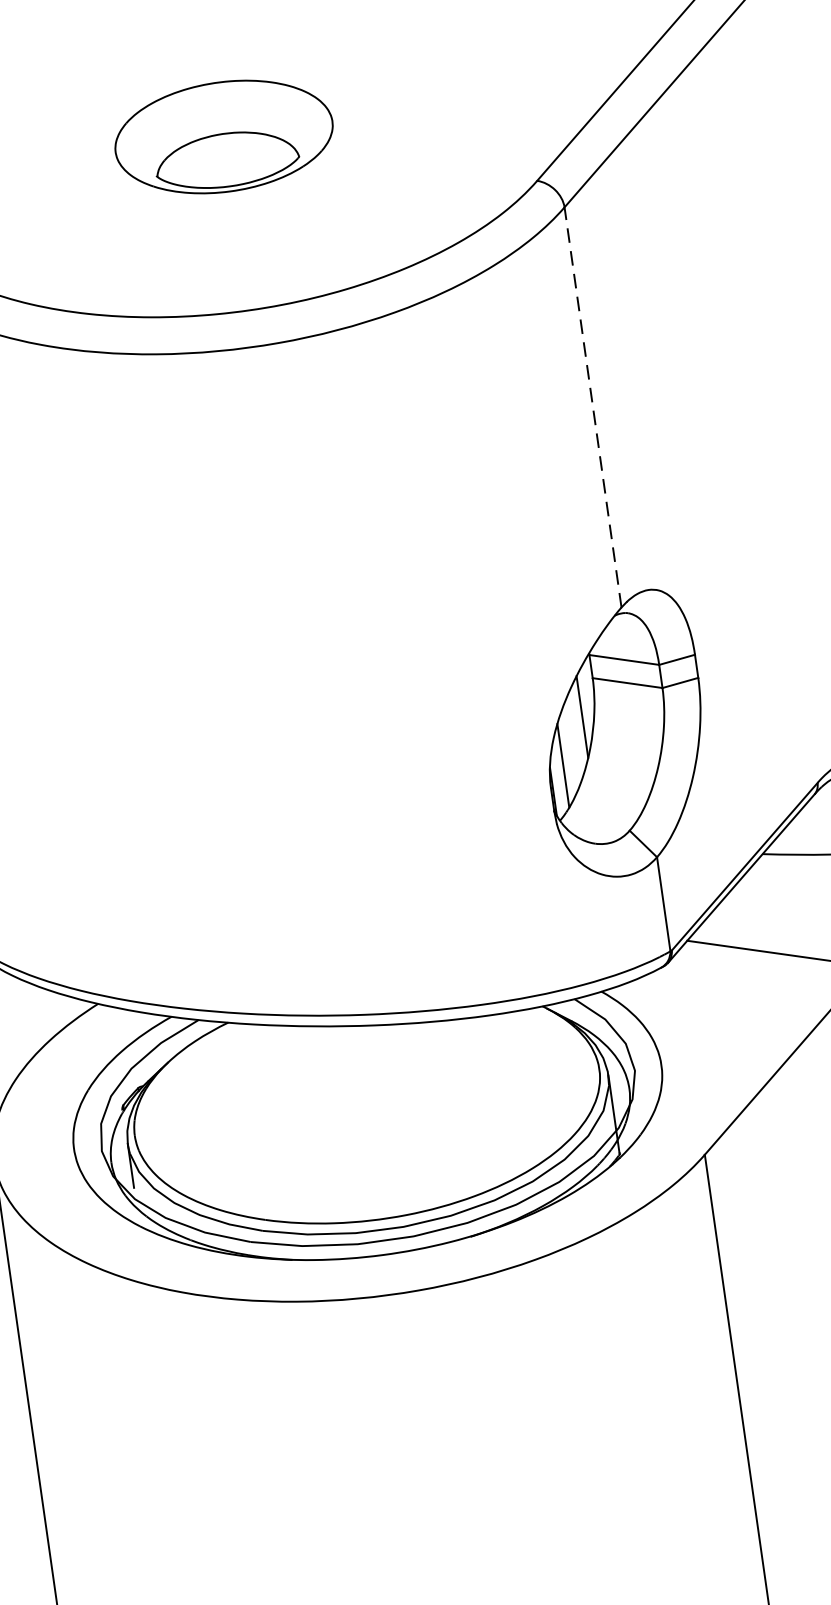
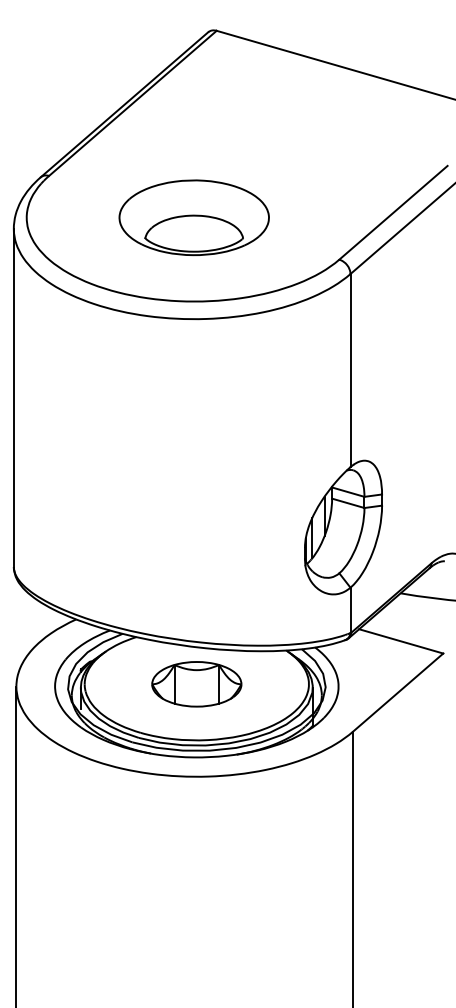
part: (222, 136) -> (193, 217), size x1.43
line: (593, 407) -> (350, 370), dashed -> solid
part: (366, 1103) -> (196, 684), added

